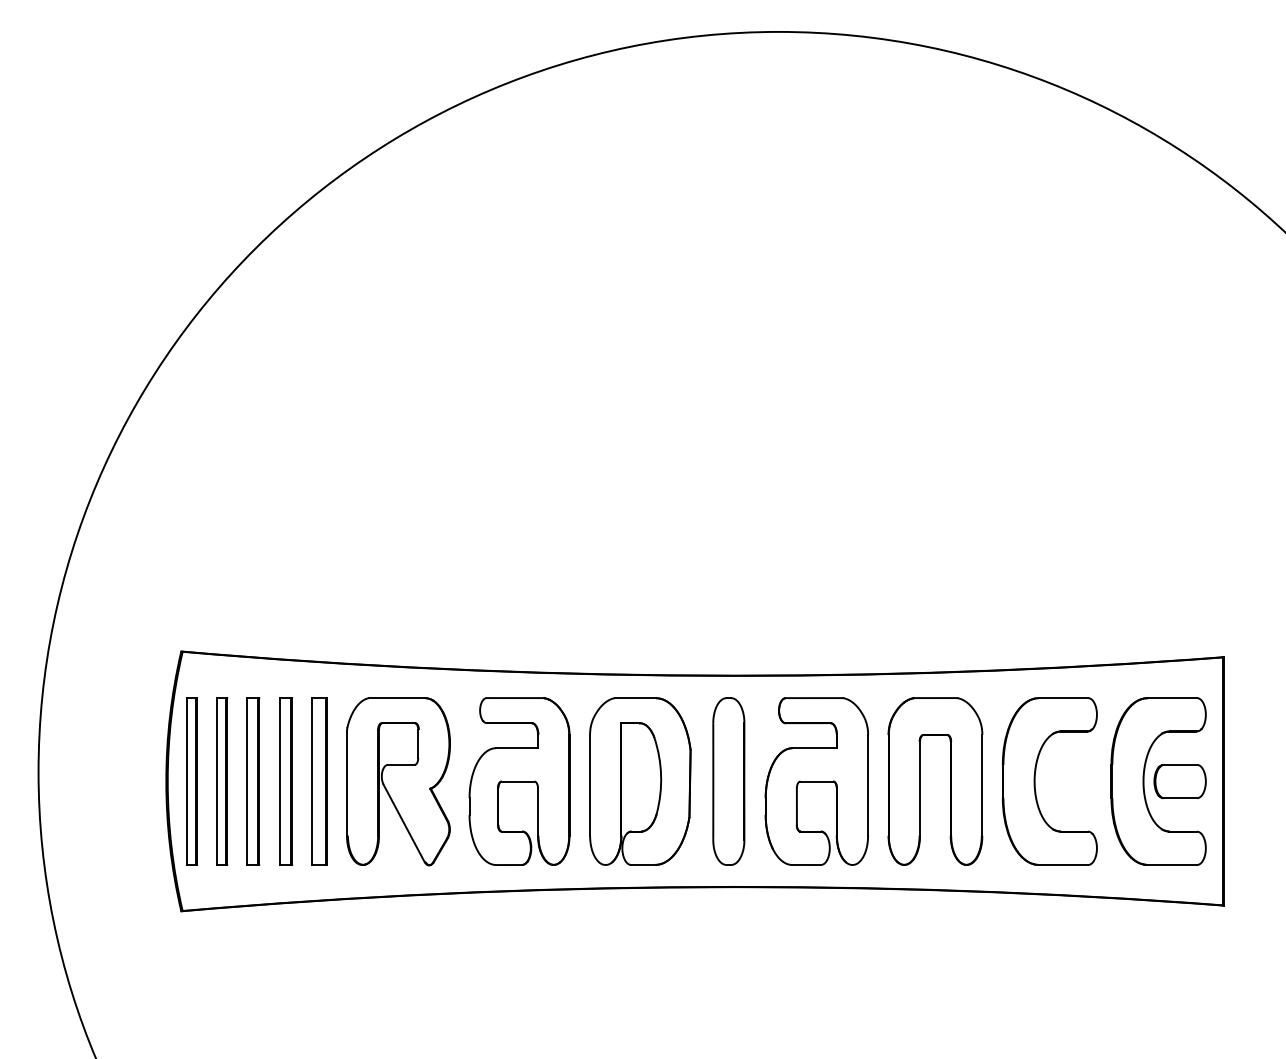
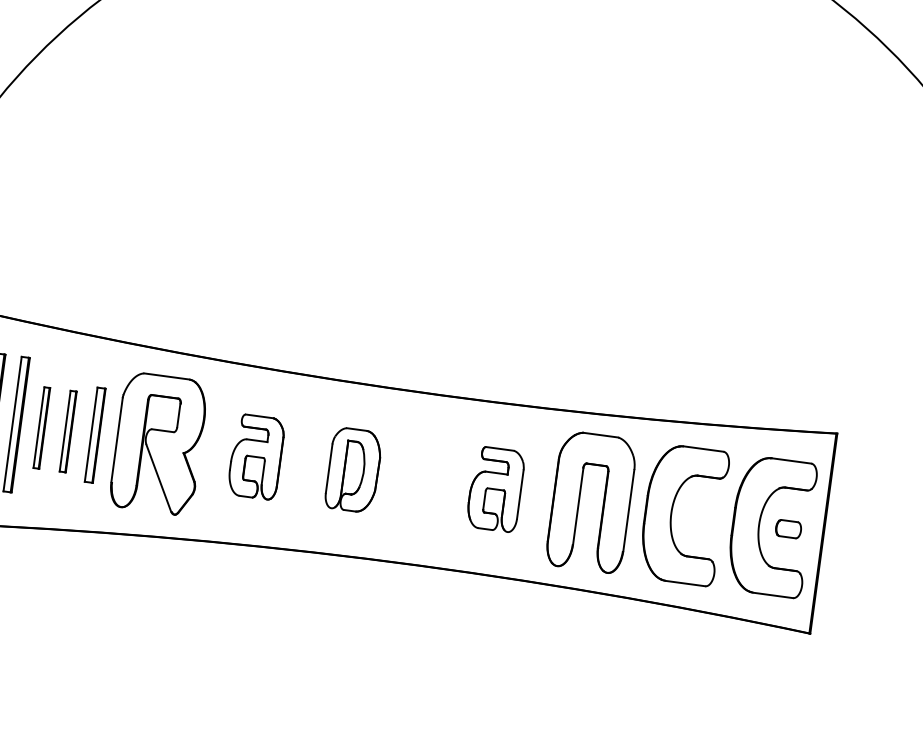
part: (253, 781) -> (41, 428), size x0.6
part: (286, 781) -> (68, 431), size x0.6
part: (319, 781) -> (95, 435), size x0.7
part: (519, 781) -> (256, 457), size x0.6
part: (640, 781) -> (353, 470), size x0.6
part: (728, 781) -> (424, 479), removed
part: (816, 781) -> (495, 489), size x0.6
part: (1179, 781) -> (788, 528), size x0.6

